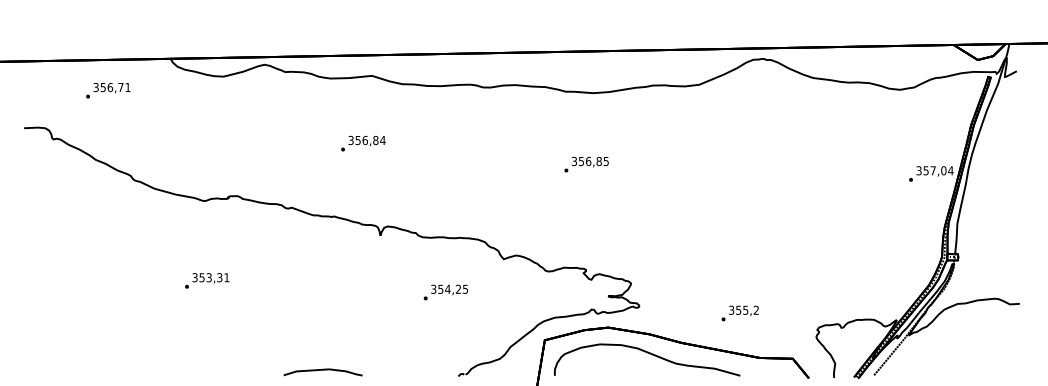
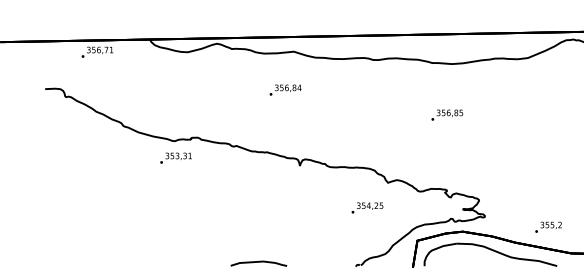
text: (108, 90) -> (97, 52), moved
text: (363, 143) -> (285, 90), moved
text: (207, 280) -> (176, 157), moved
text: (445, 292) -> (367, 208), moved
text: (739, 313) -> (548, 227), moved

